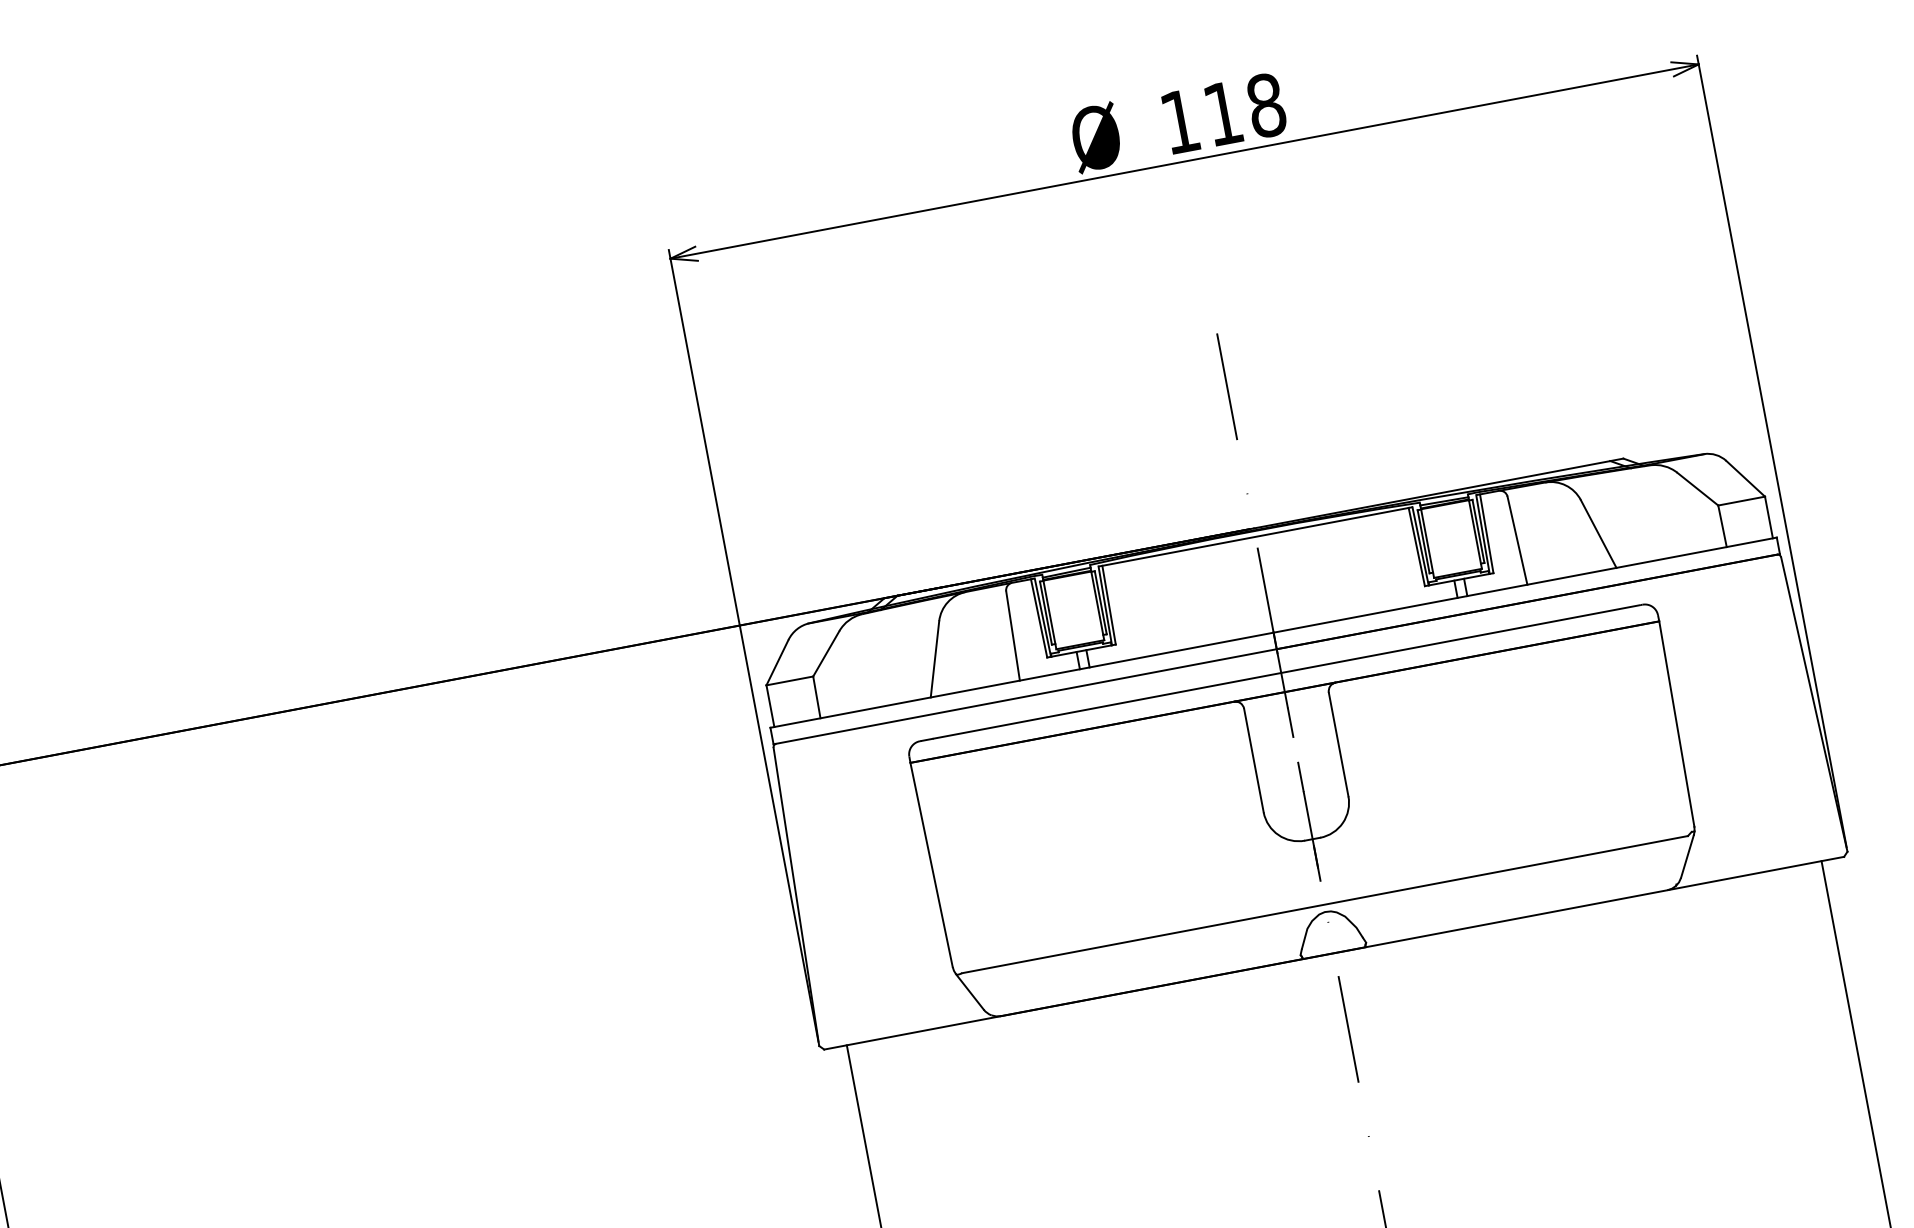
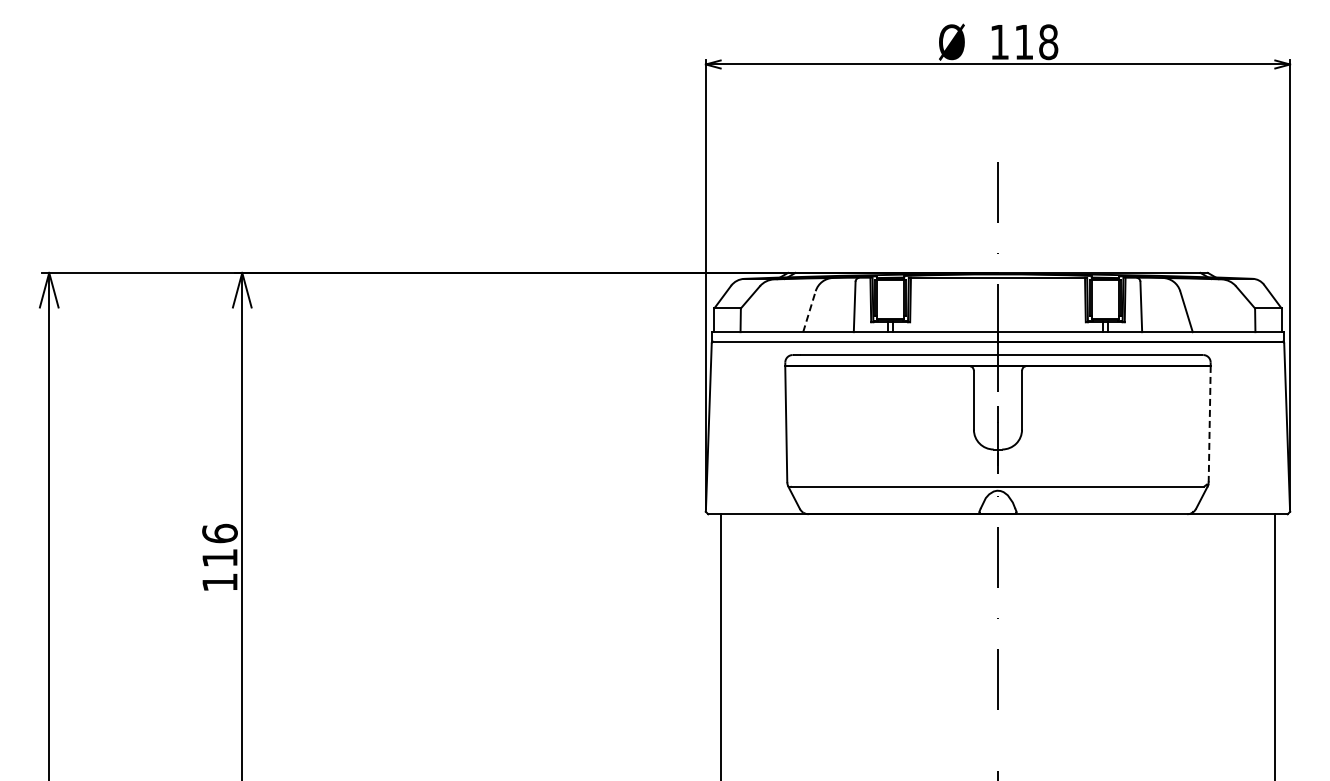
line: (935, 659) -> (809, 311), solid -> dashed
line: (1676, 724) -> (1209, 424), solid -> dashed

